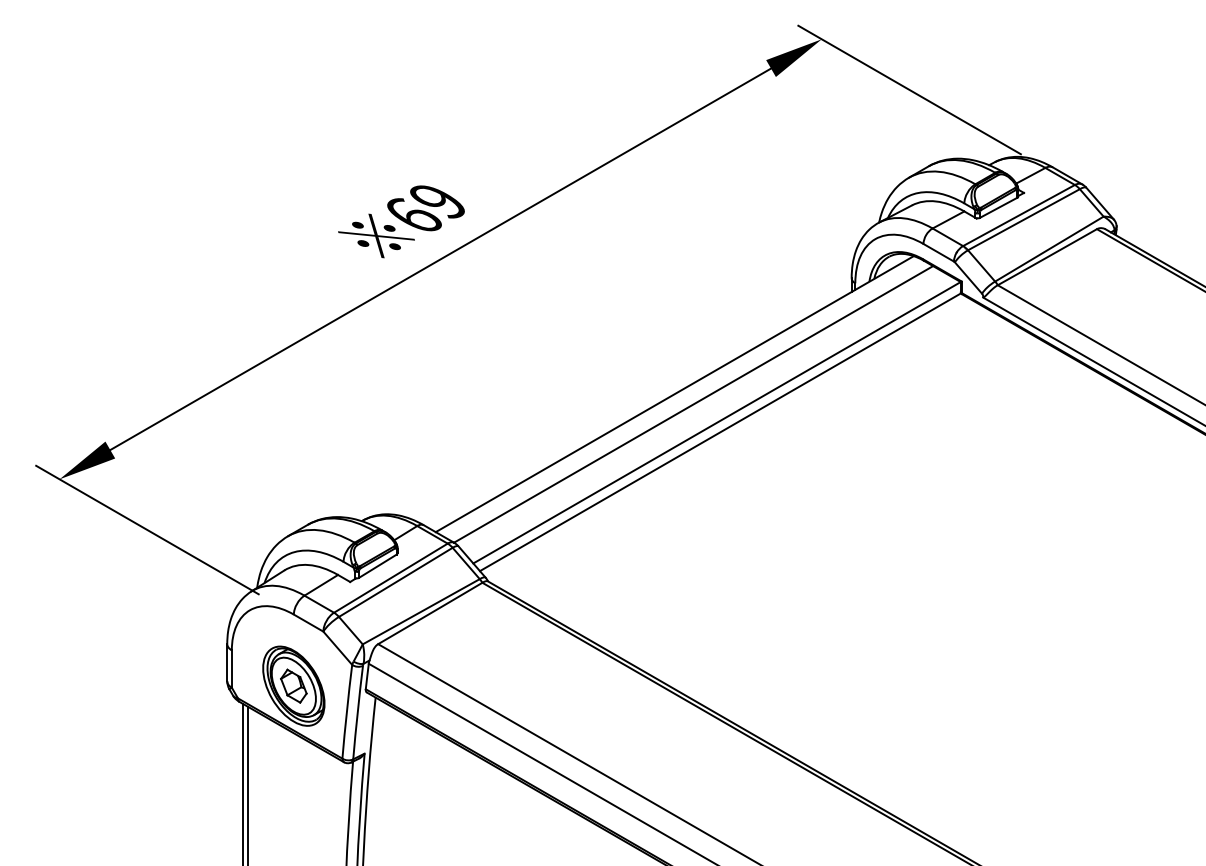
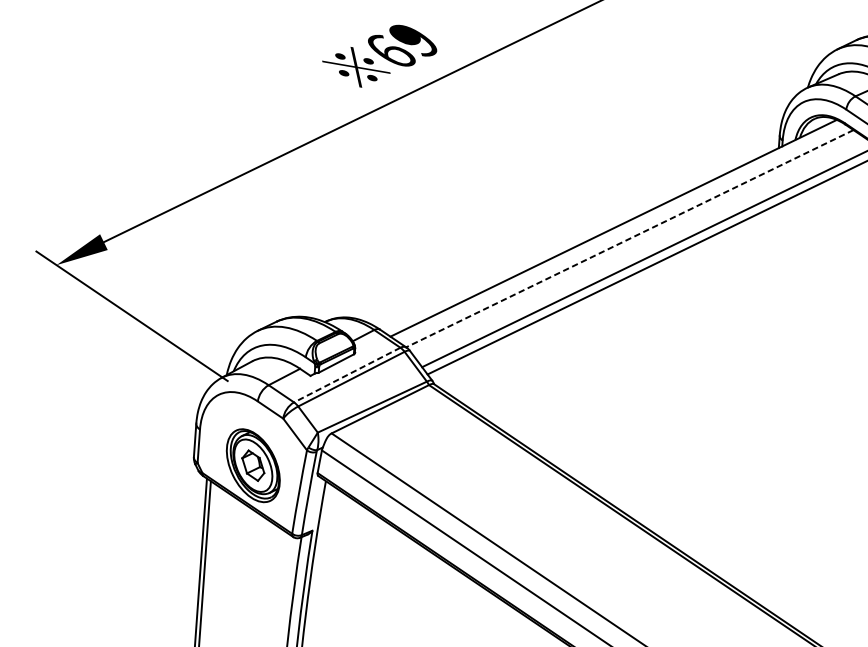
line: (693, 404) -> (629, 238), solid -> dashed
line: (390, 578) -> (346, 375), solid -> dashed

